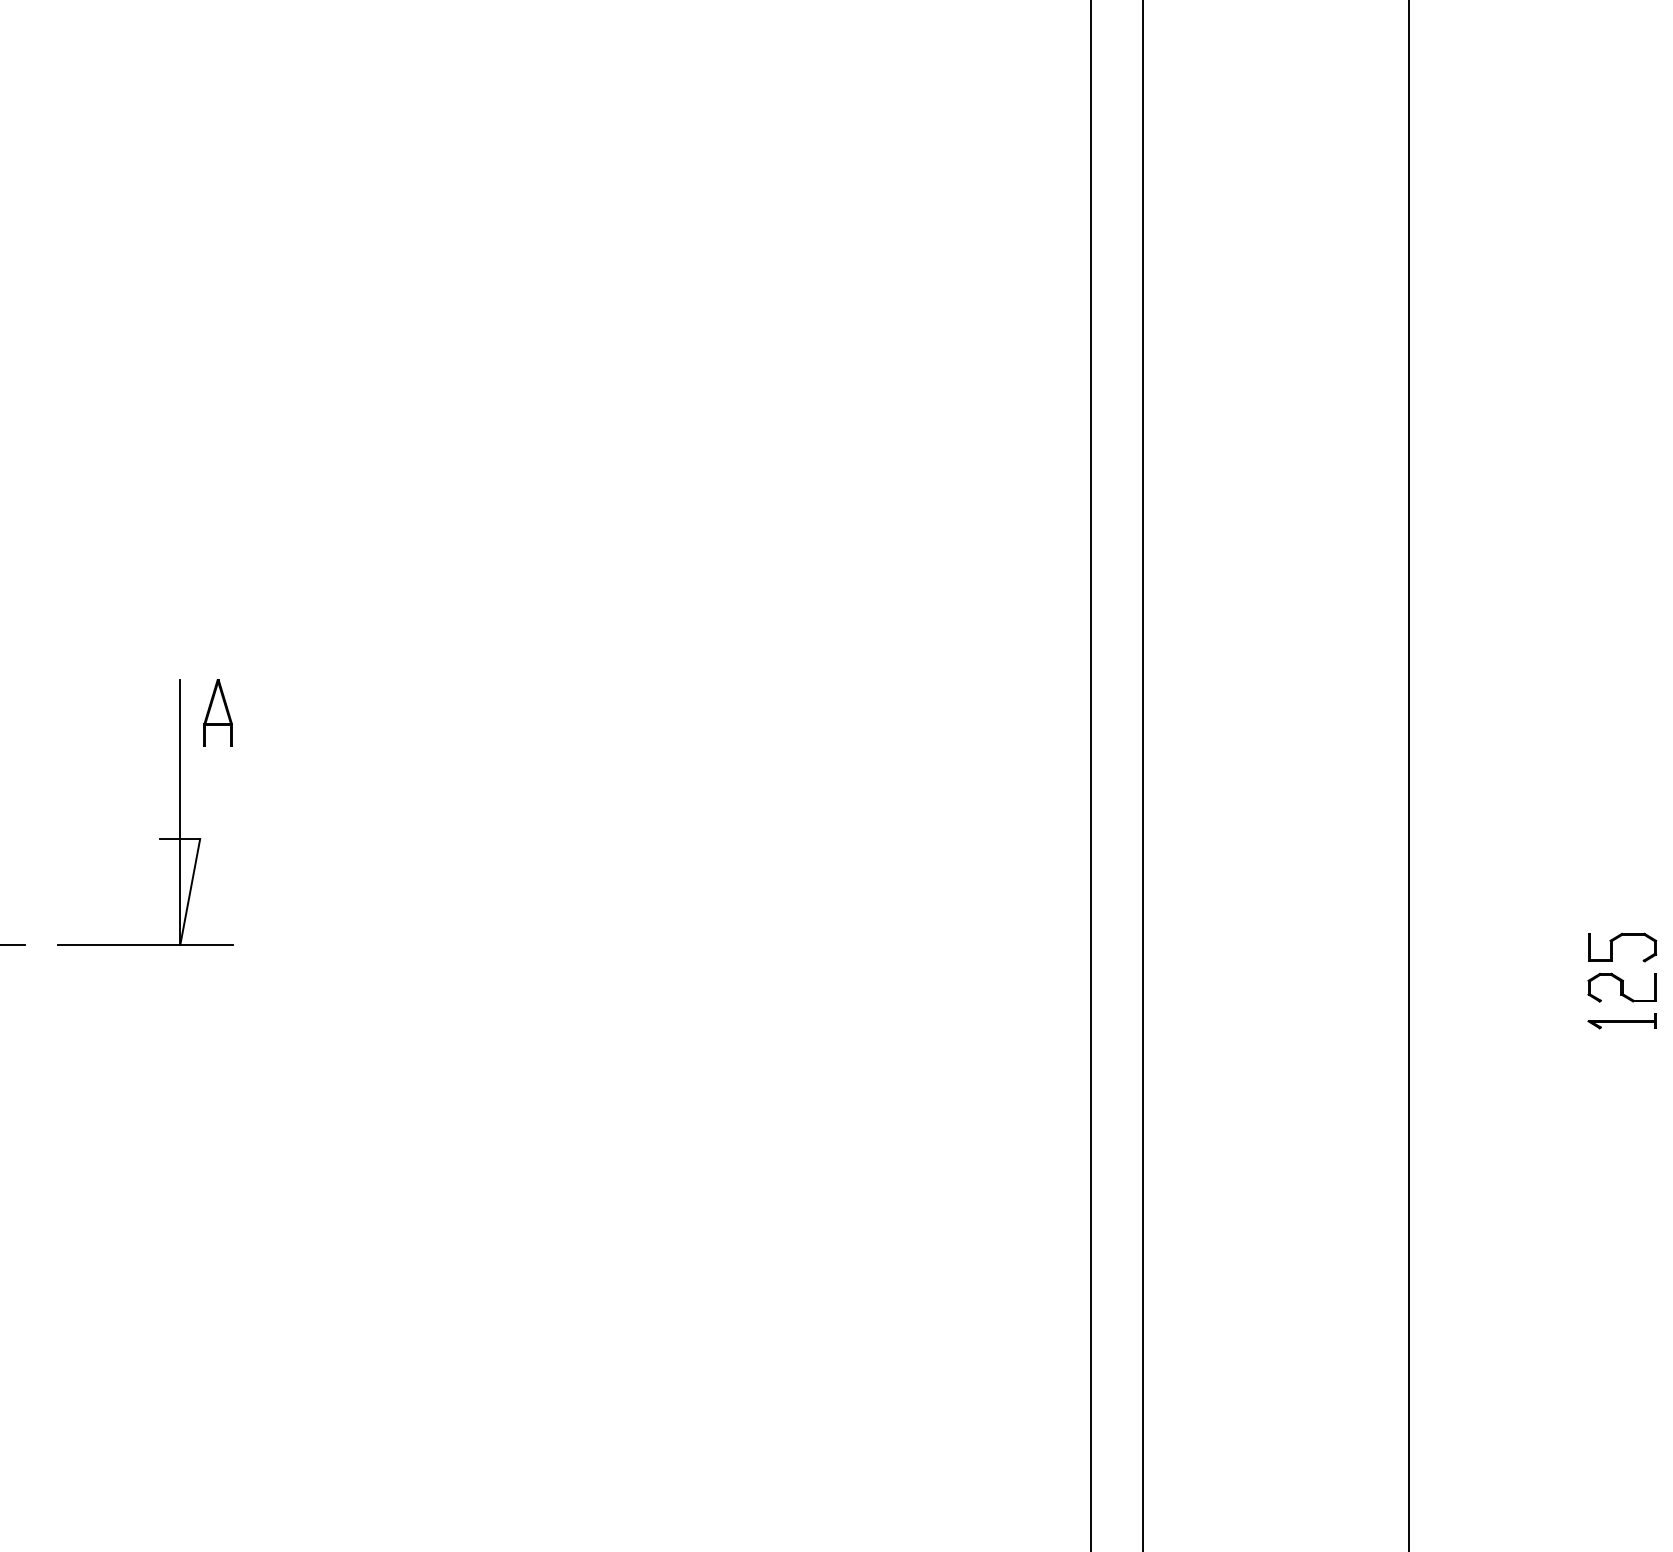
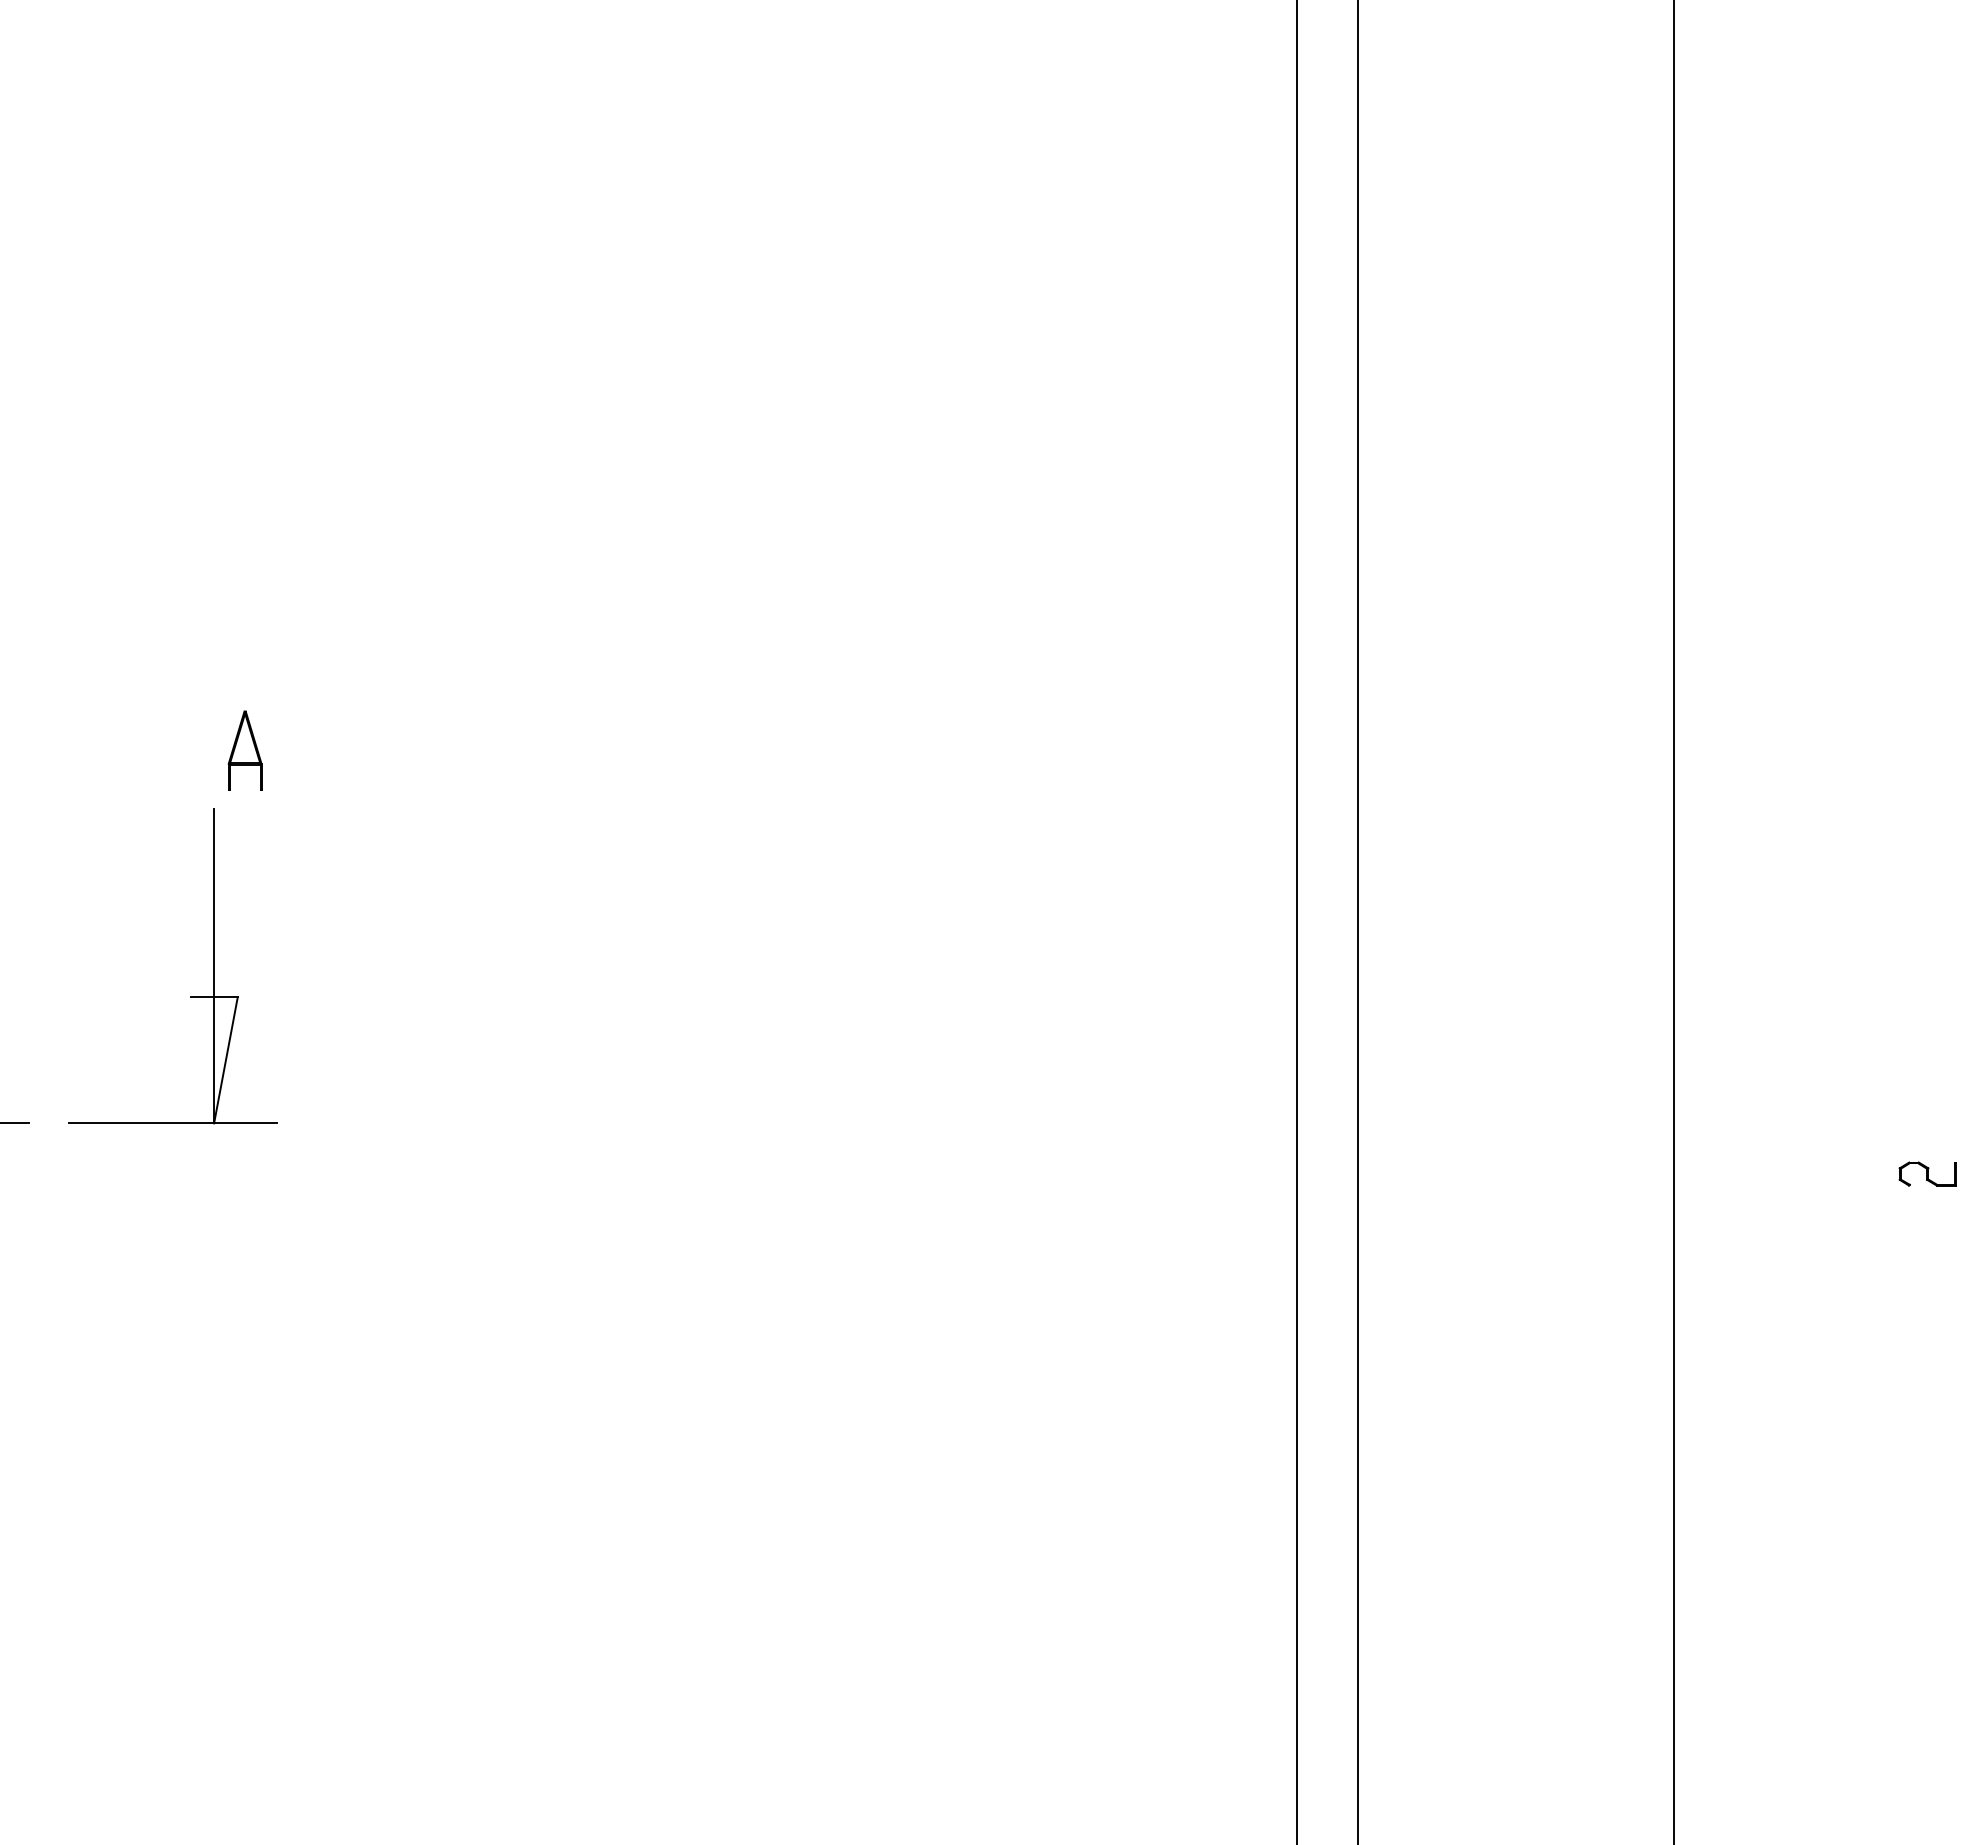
part: (217, 712) -> (244, 750), moved
part: (1612, 947) -> (1916, 1126), removed
part: (1621, 987) -> (1927, 1173), size x0.7
part: (1621, 1021) -> (1927, 1214), removed

